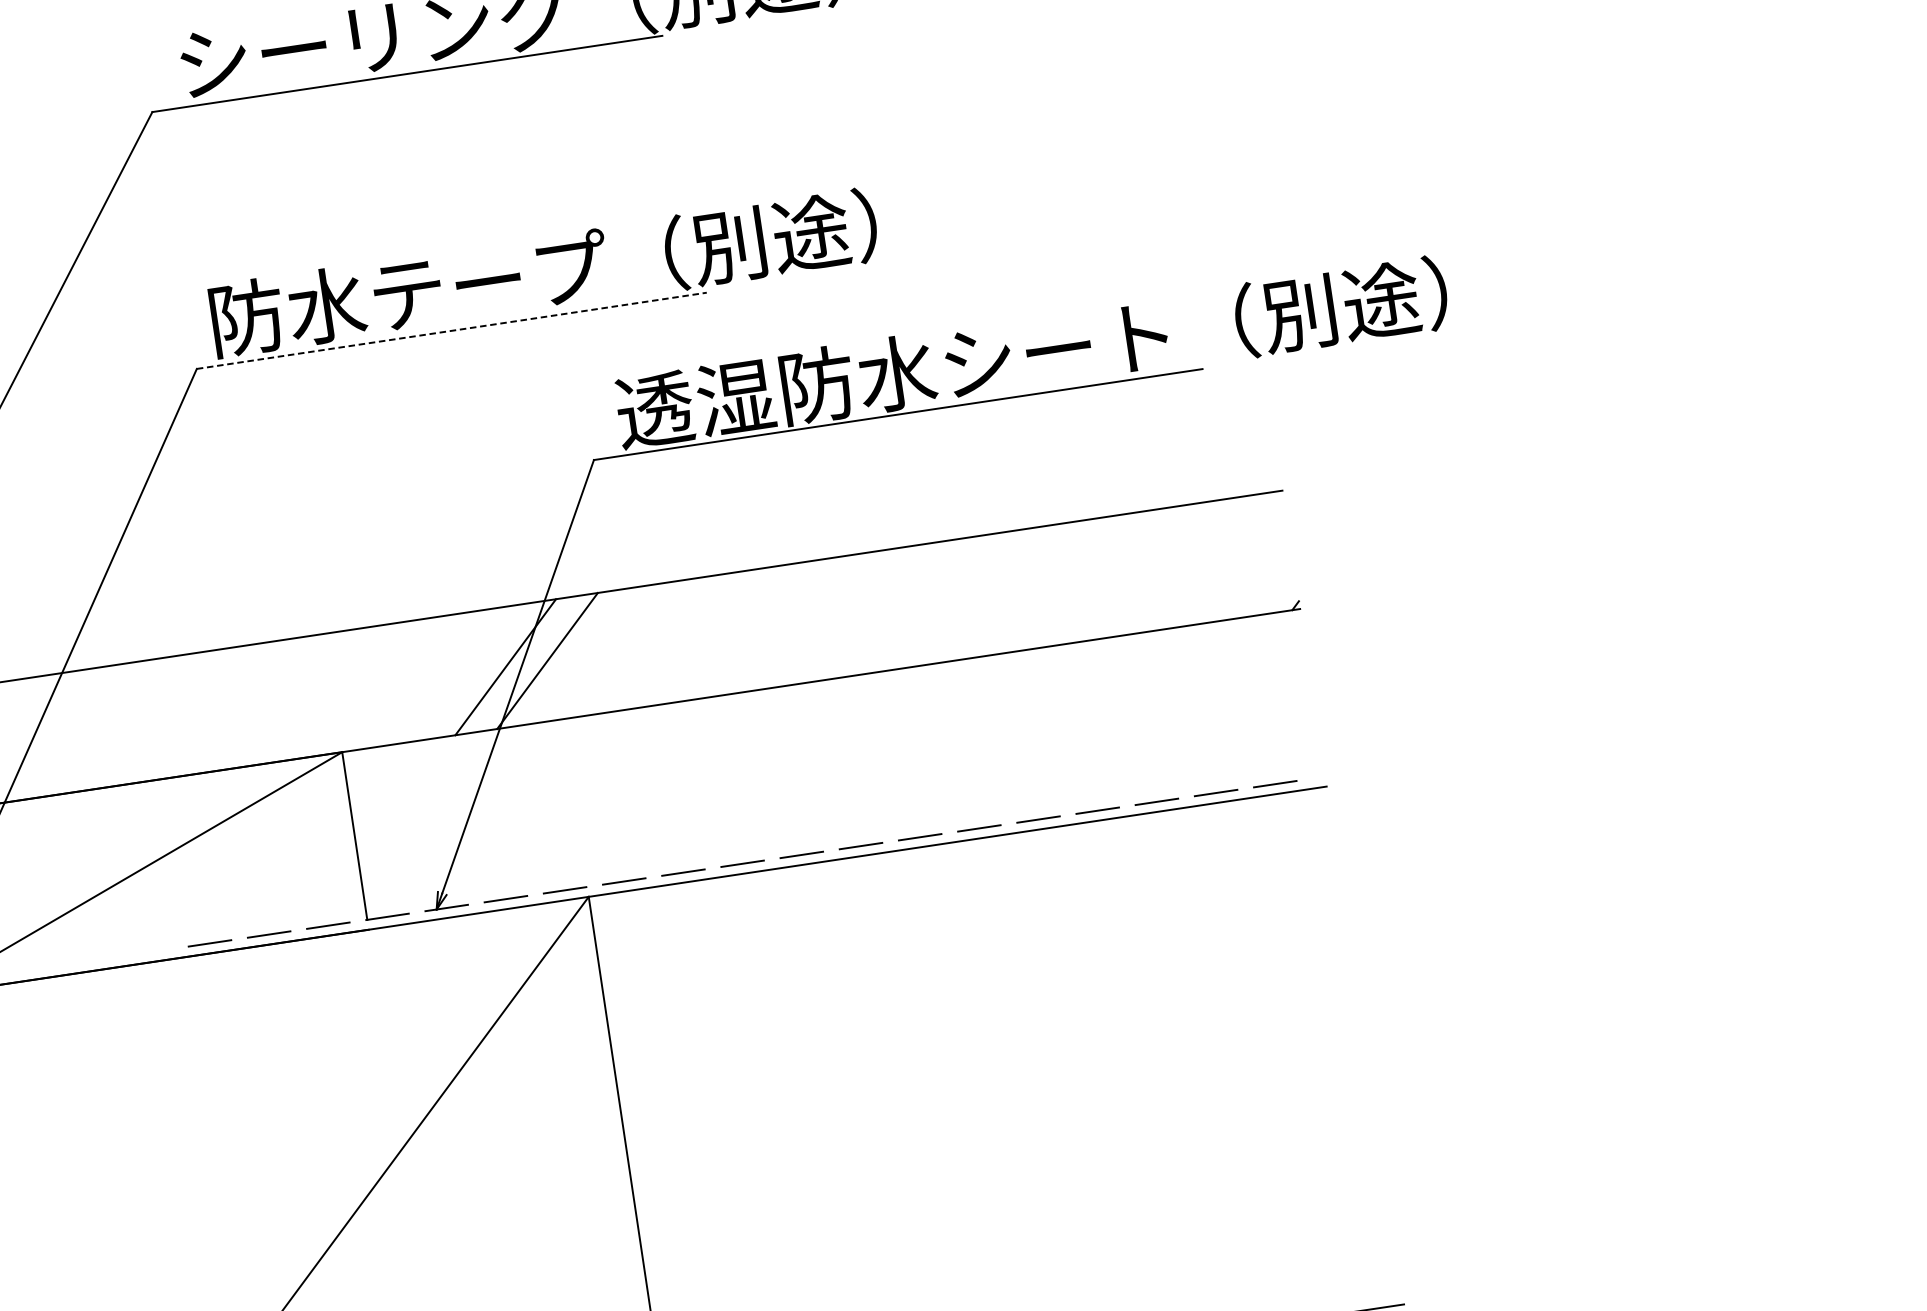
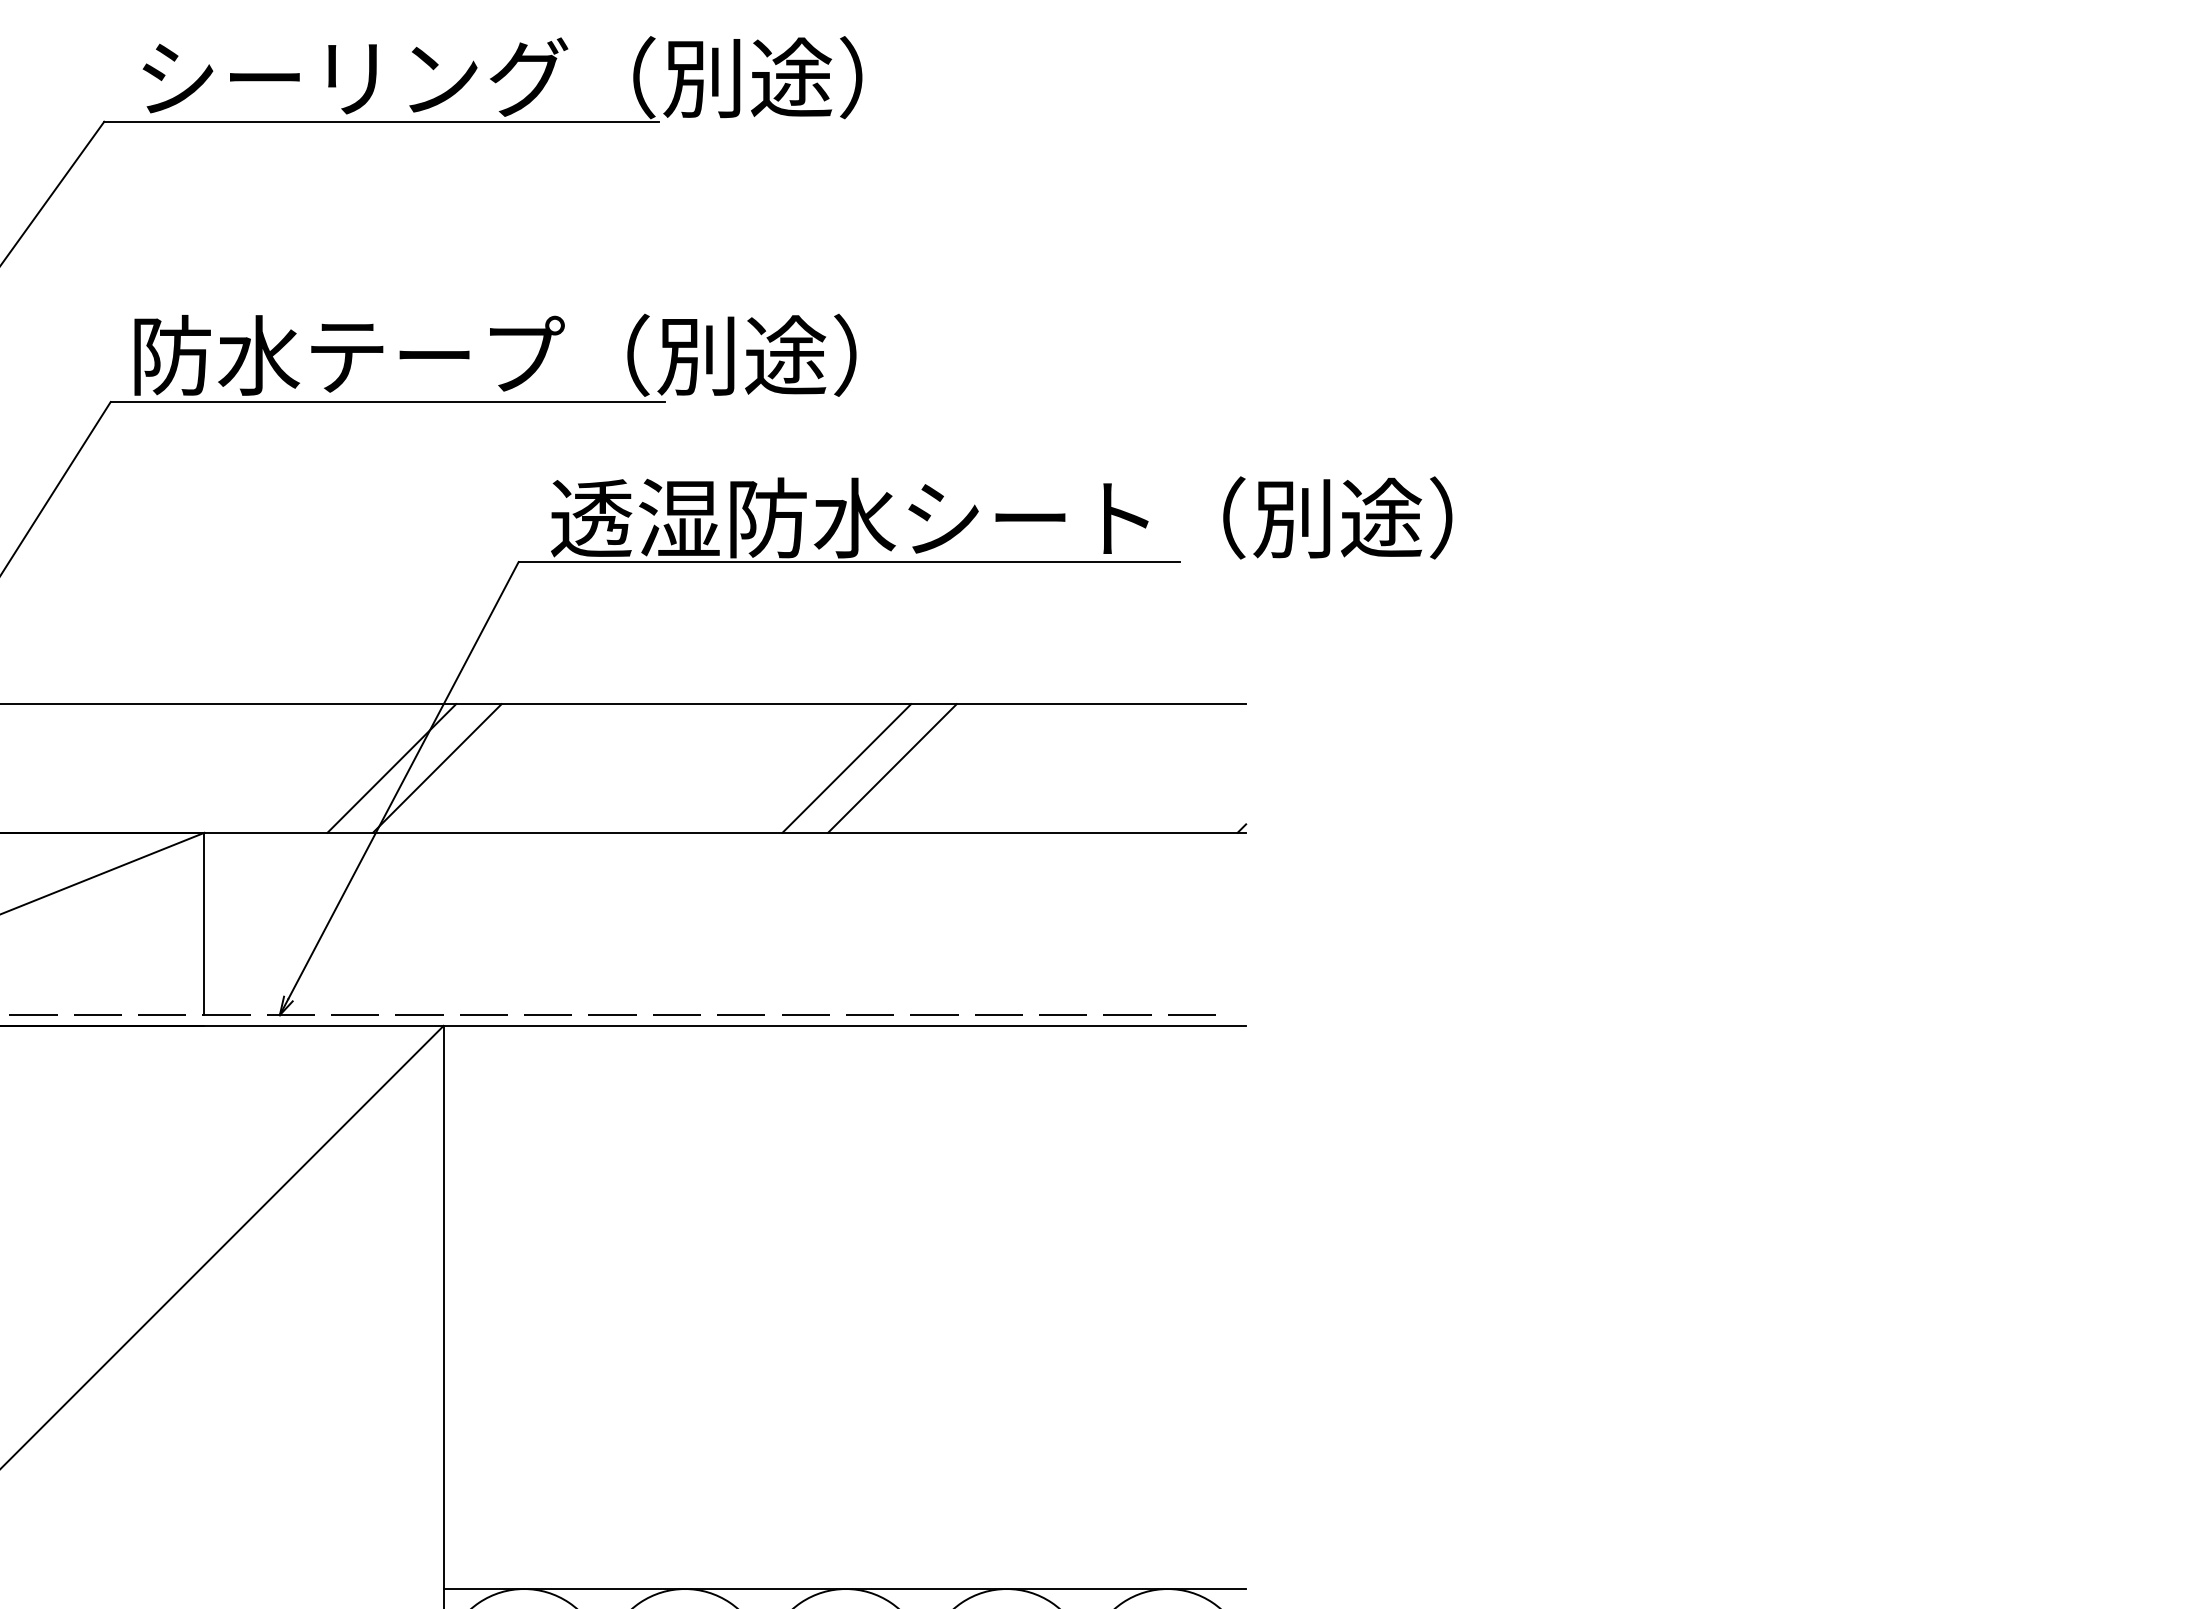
line: (452, 331) -> (388, 402), dashed -> solid
line: (966, 598) -> (892, 768), added
line: (923, 604) -> (846, 768), added

